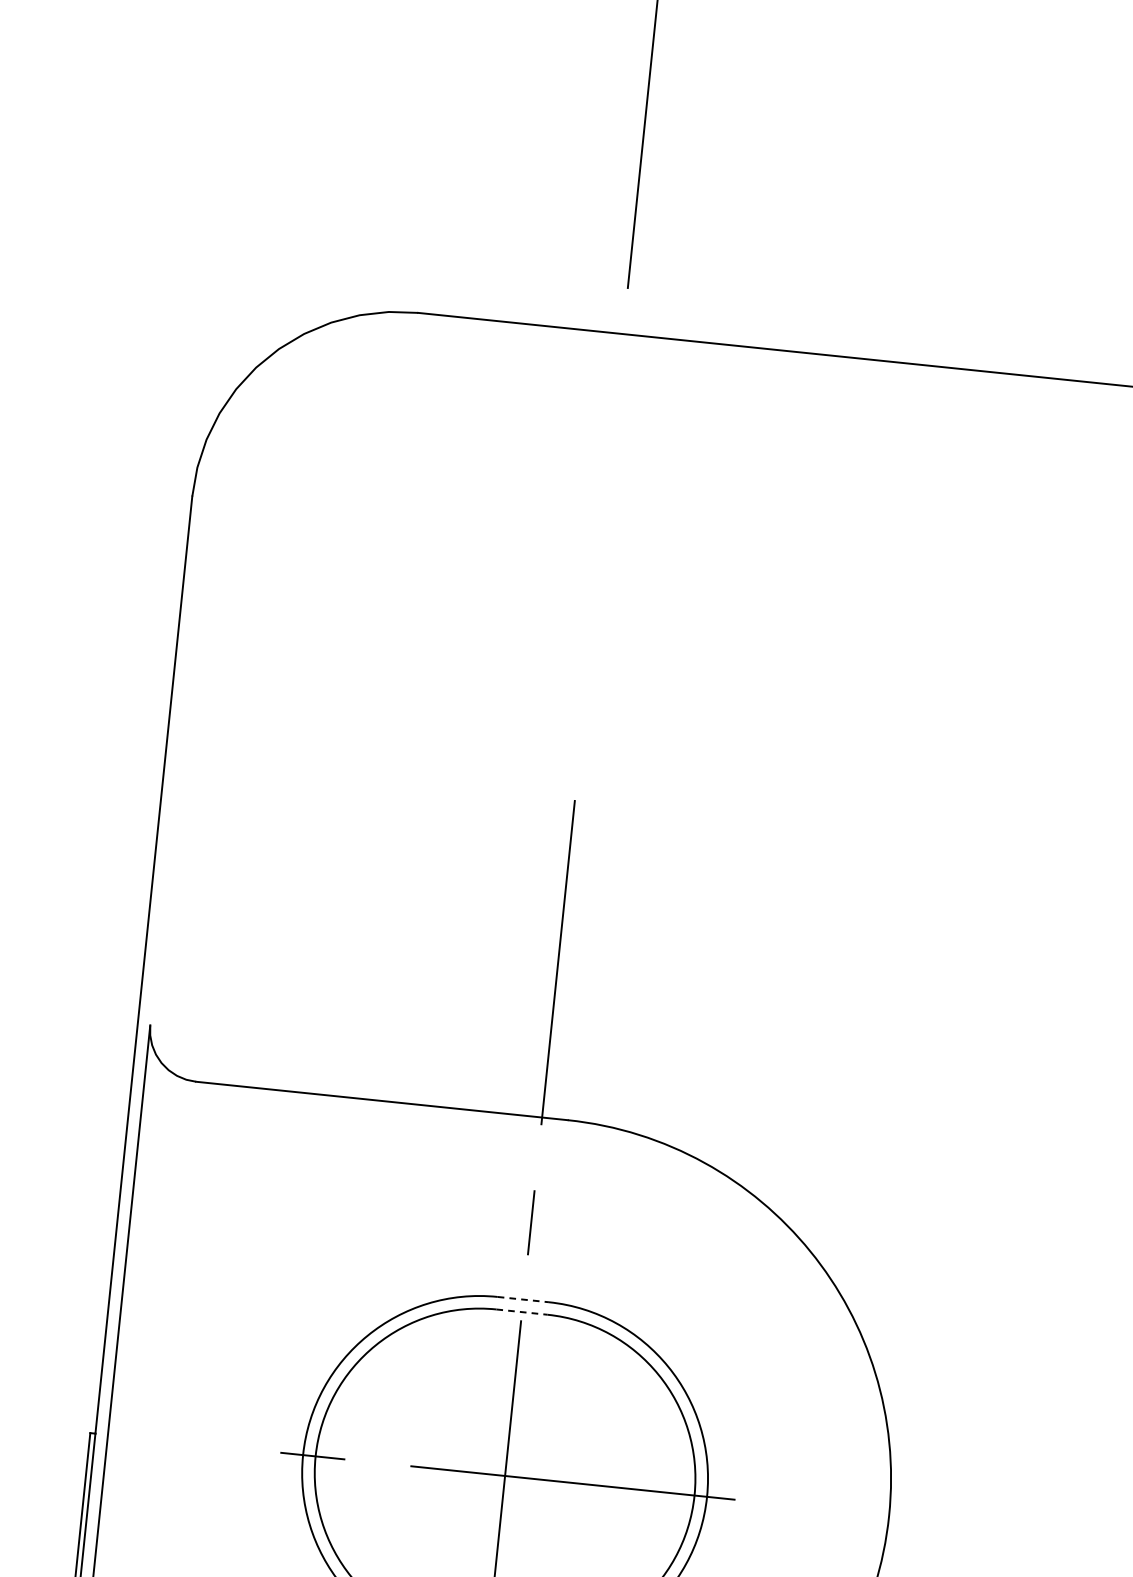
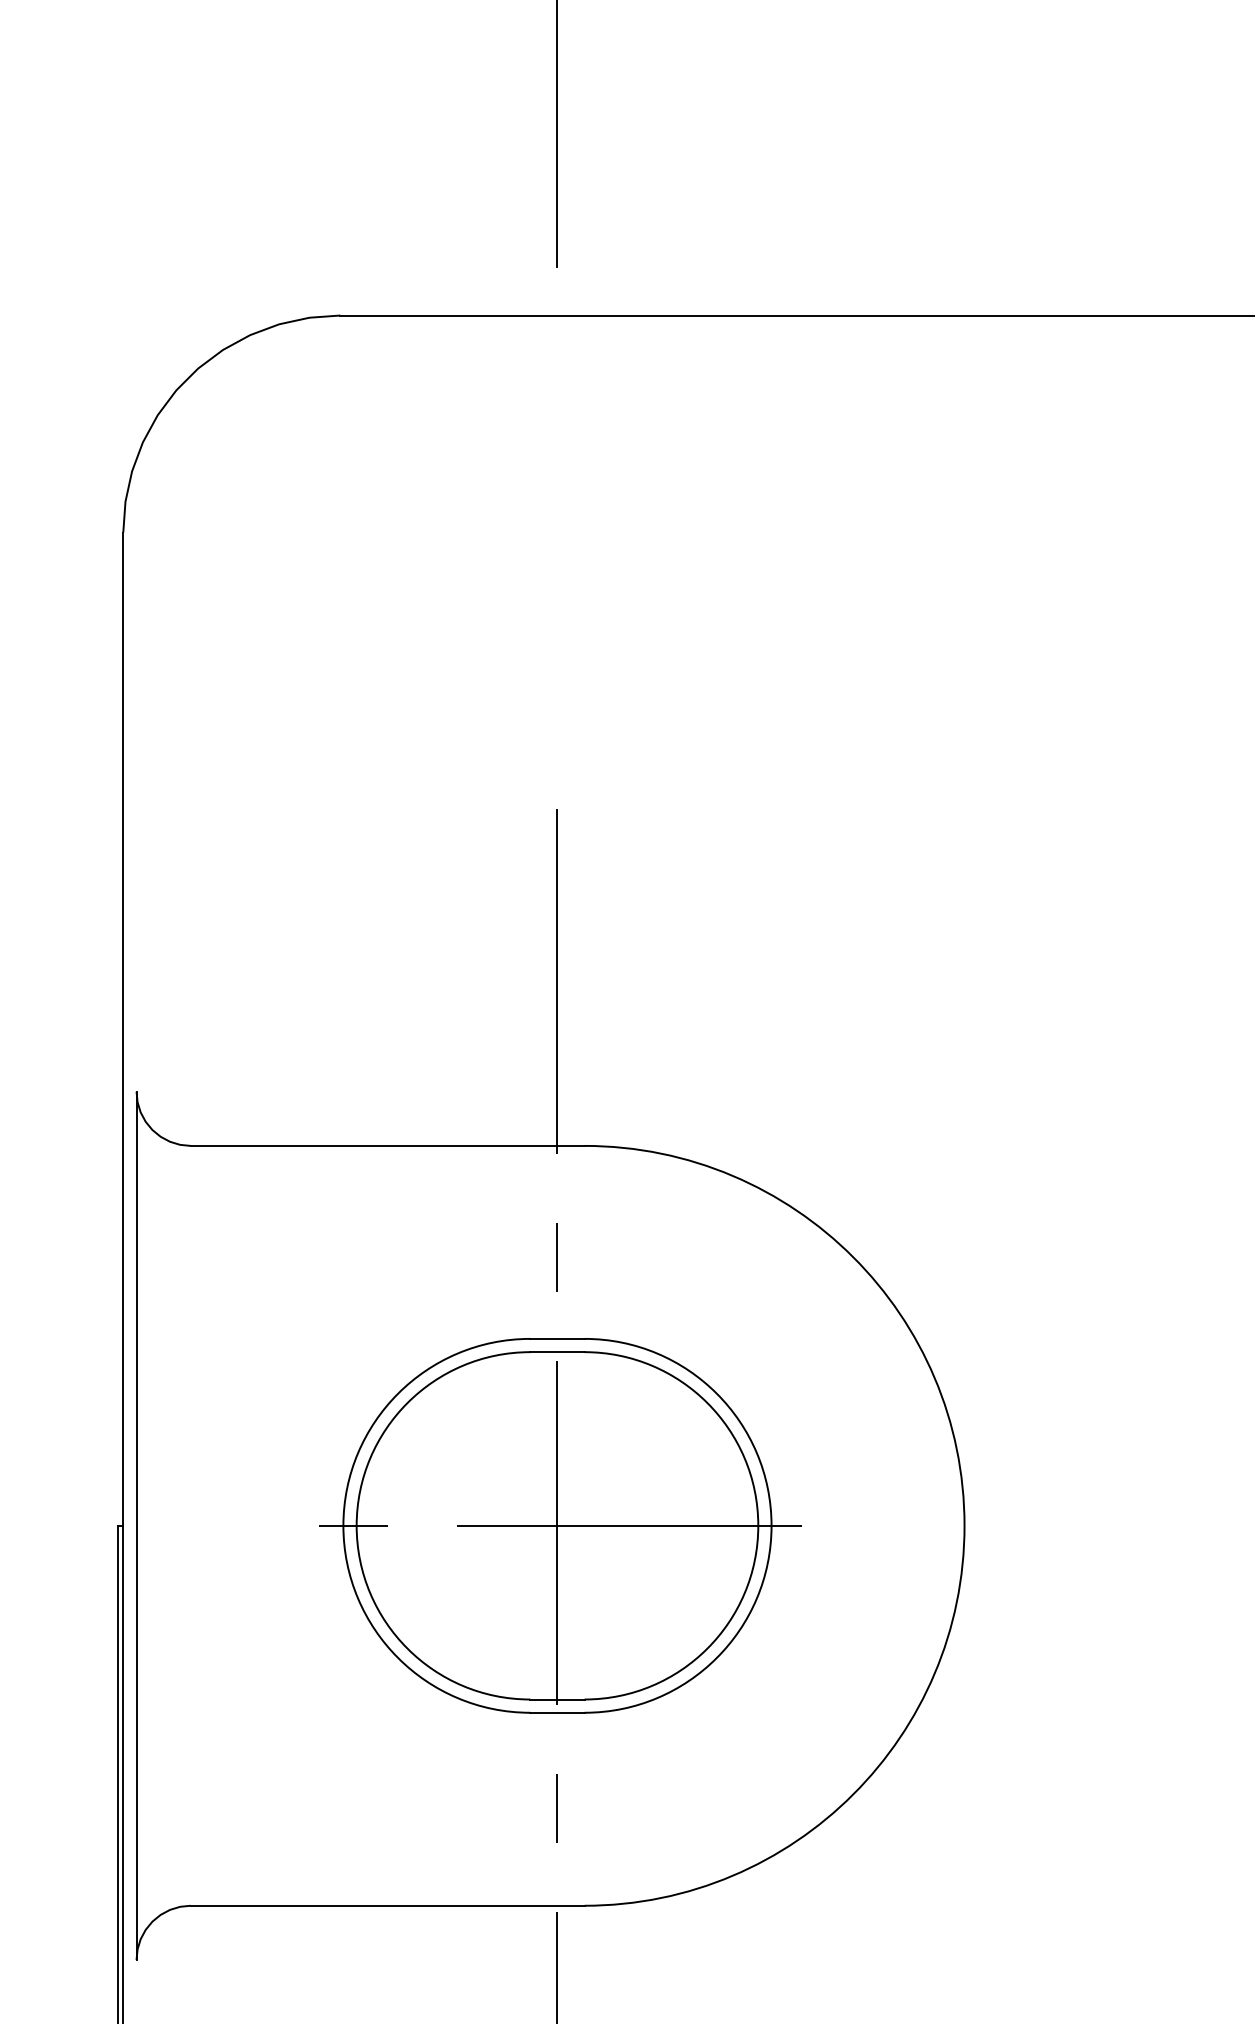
line: (523, 1299) -> (557, 1338), dashed -> solid
line: (522, 1312) -> (557, 1352), dashed -> solid

